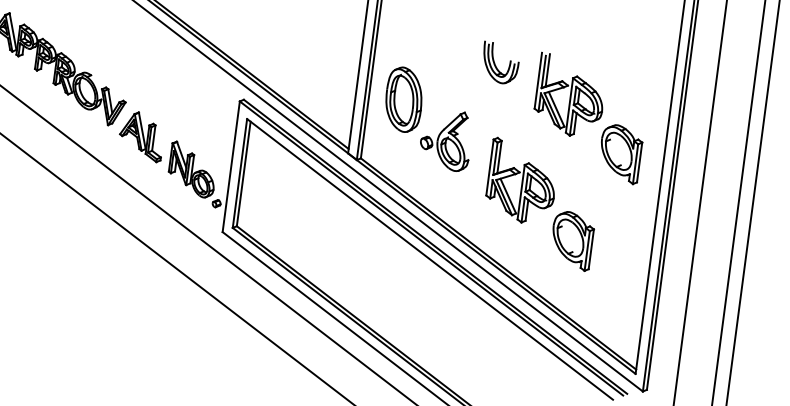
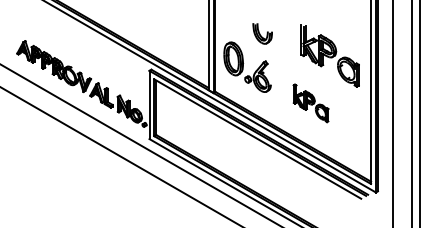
part: (500, 62) -> (262, 33), moved
part: (539, 204) -> (310, 103), size x0.6

